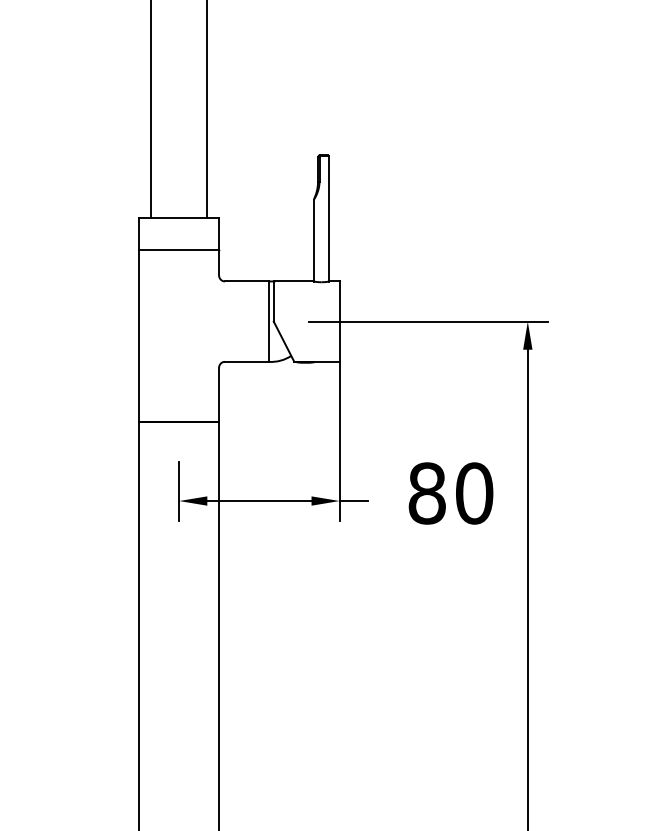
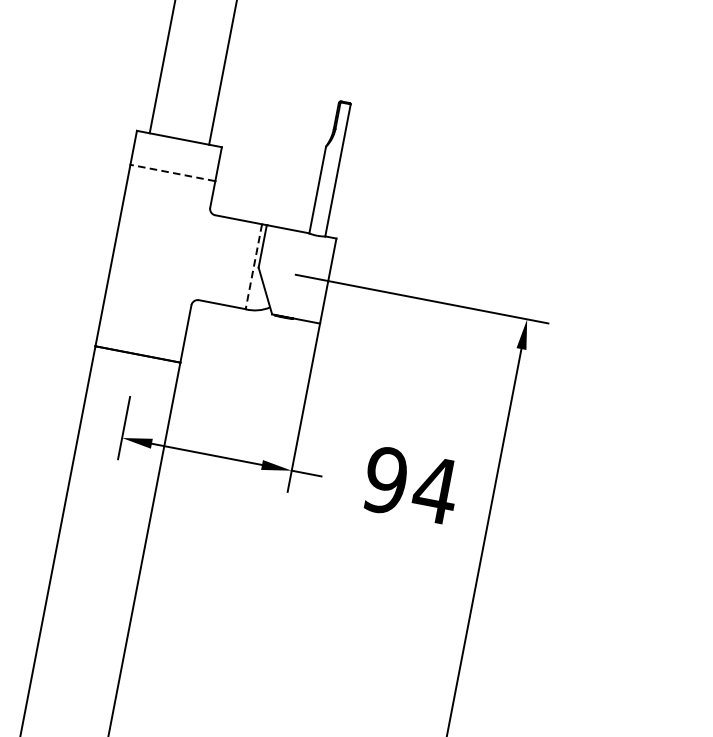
line: (178, 250) -> (172, 173), solid -> dashed
line: (269, 322) -> (253, 267), solid -> dashed
text: (451, 493) -> (411, 485), 80 -> 94

